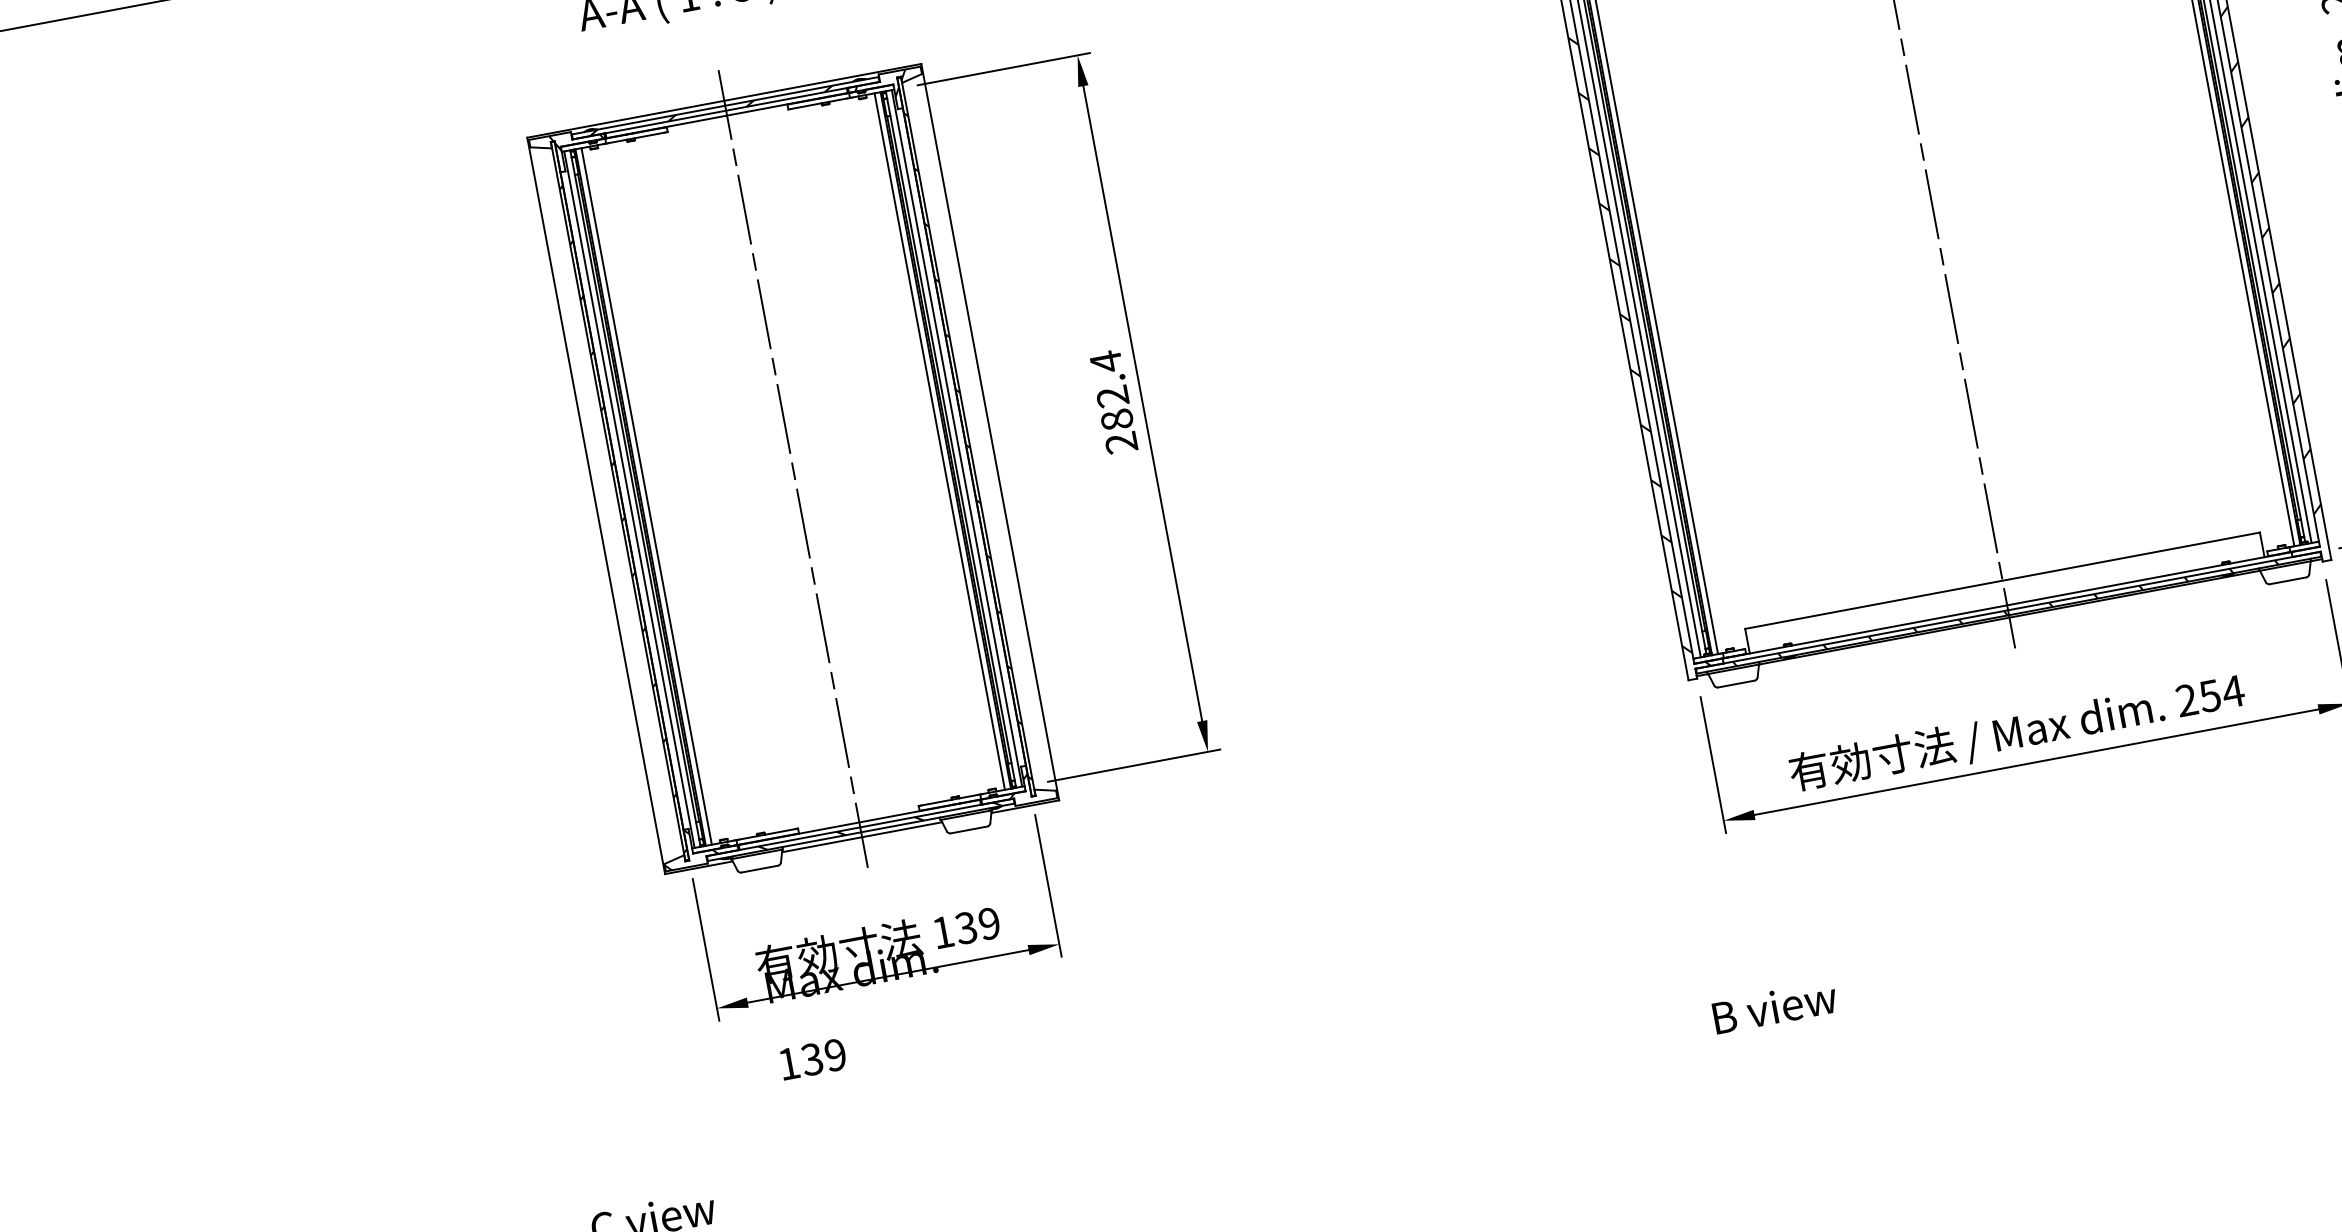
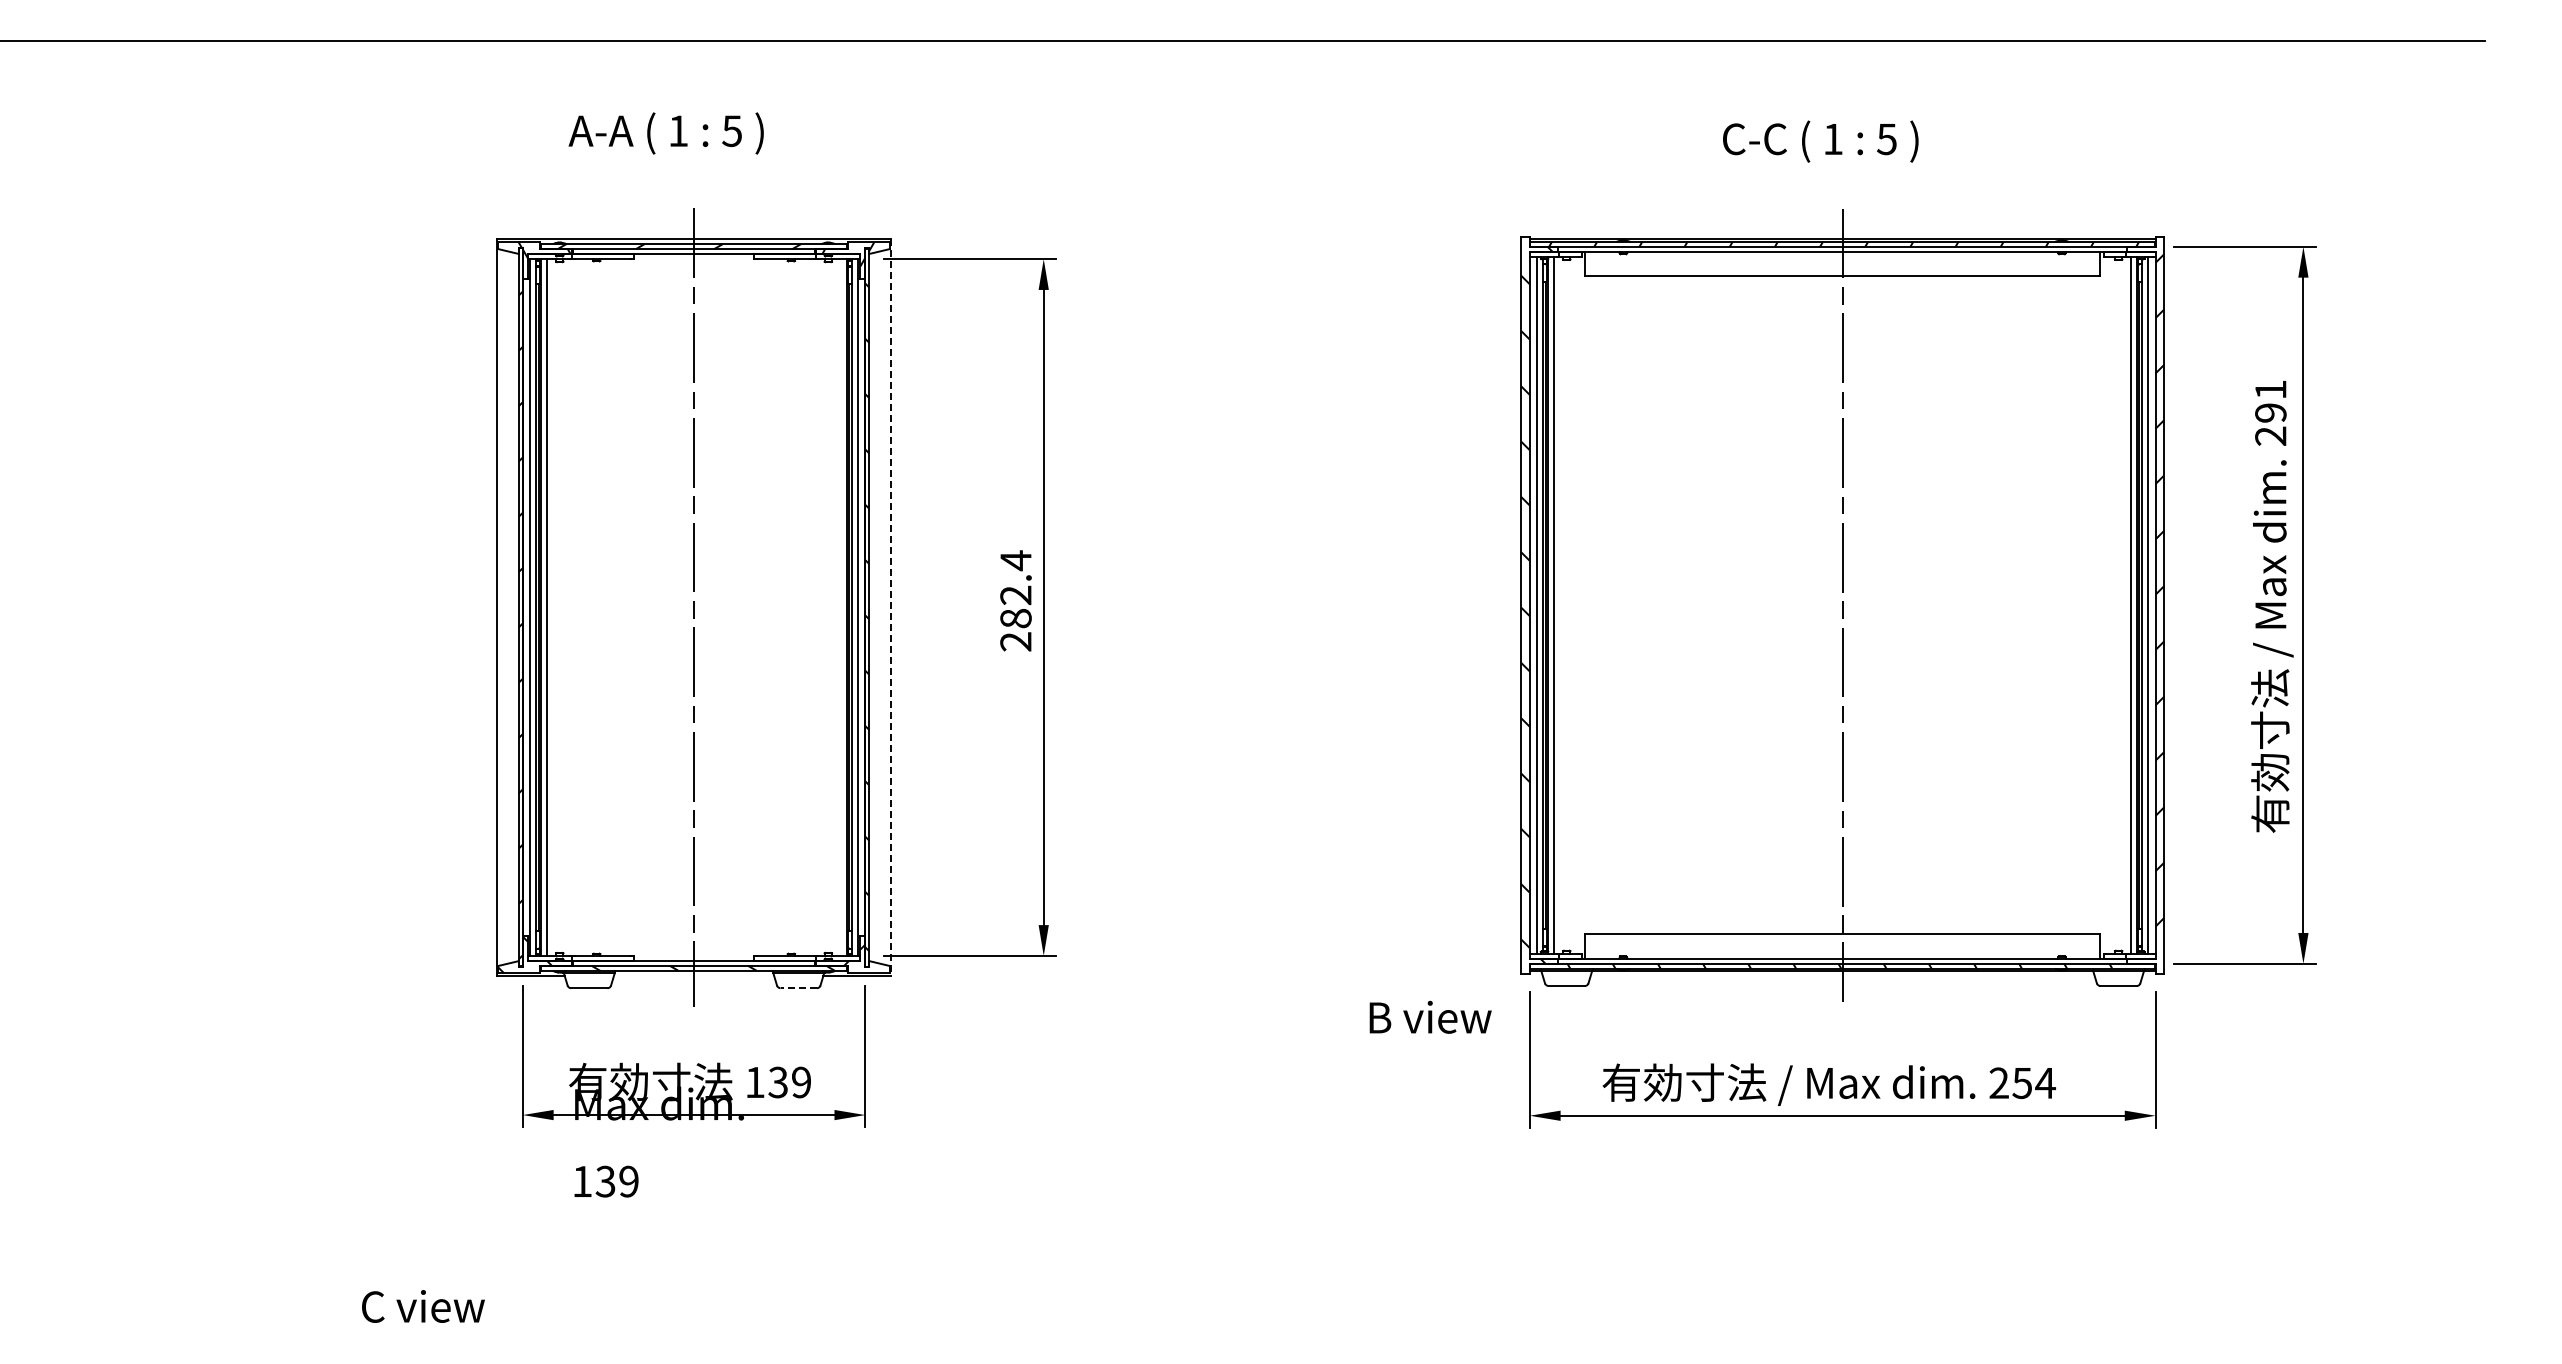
line: (990, 433) -> (891, 608), solid -> dashed
line: (939, 441) -> (840, 607), removed
line: (968, 830) -> (798, 988), solid -> dashed
line: (861, 836) -> (693, 975), removed
text: (1774, 1006) -> (1430, 1016), moved

